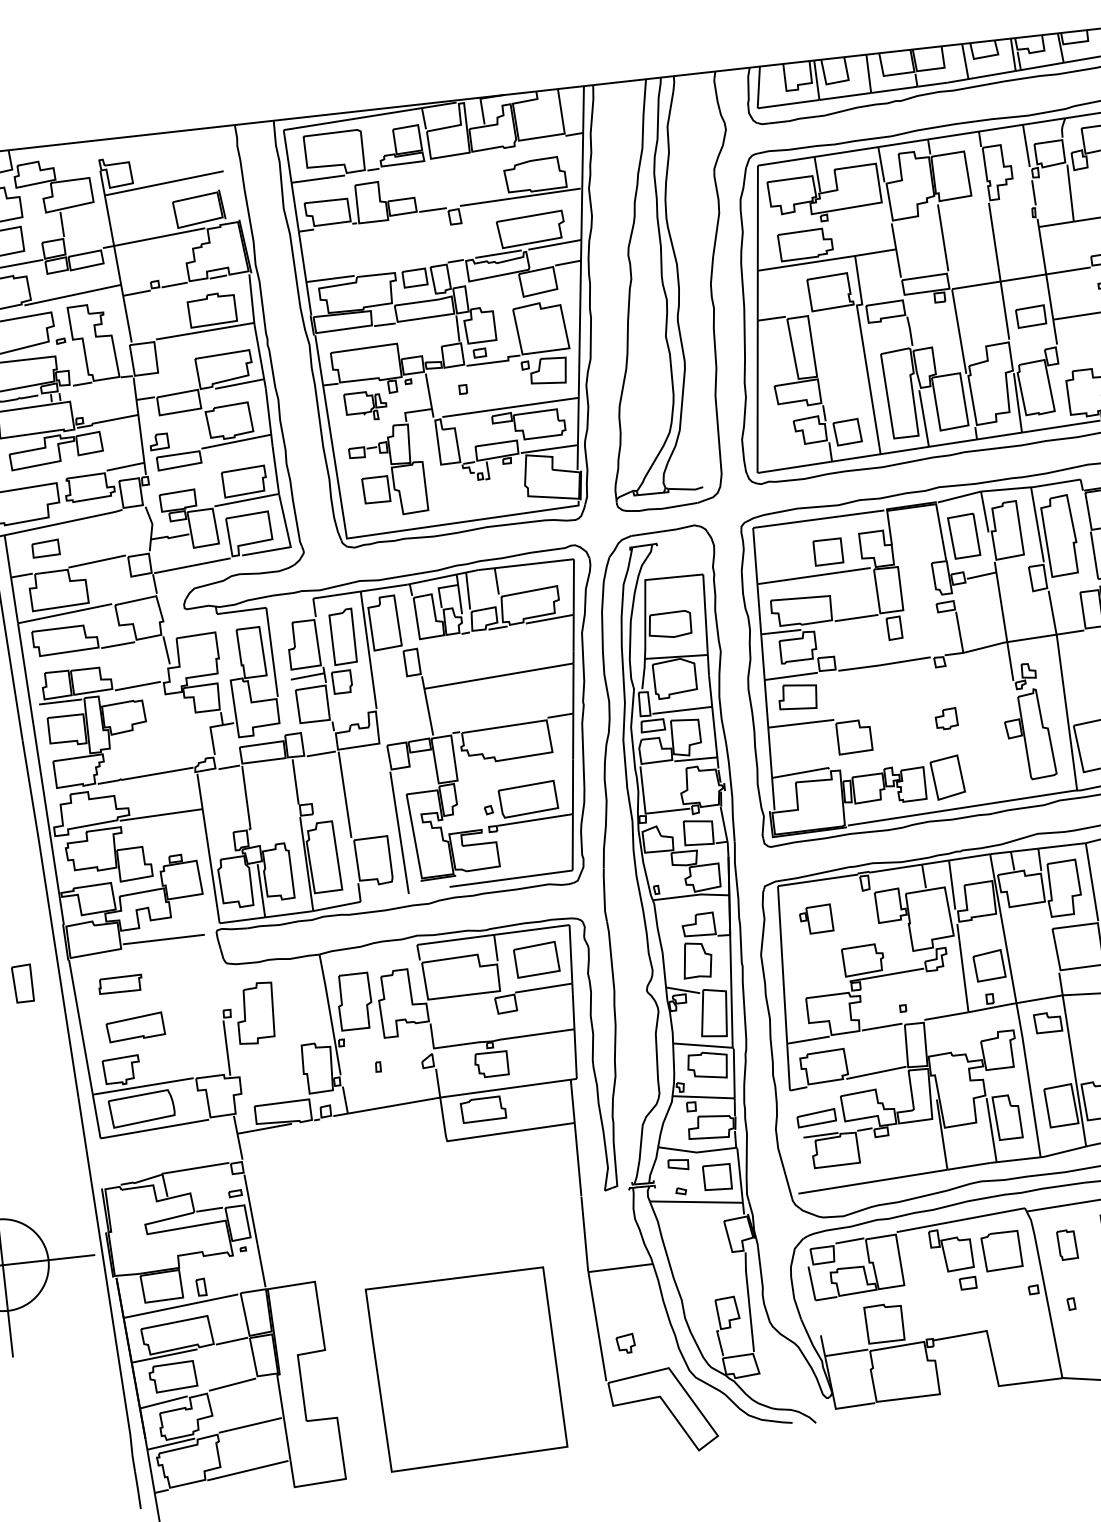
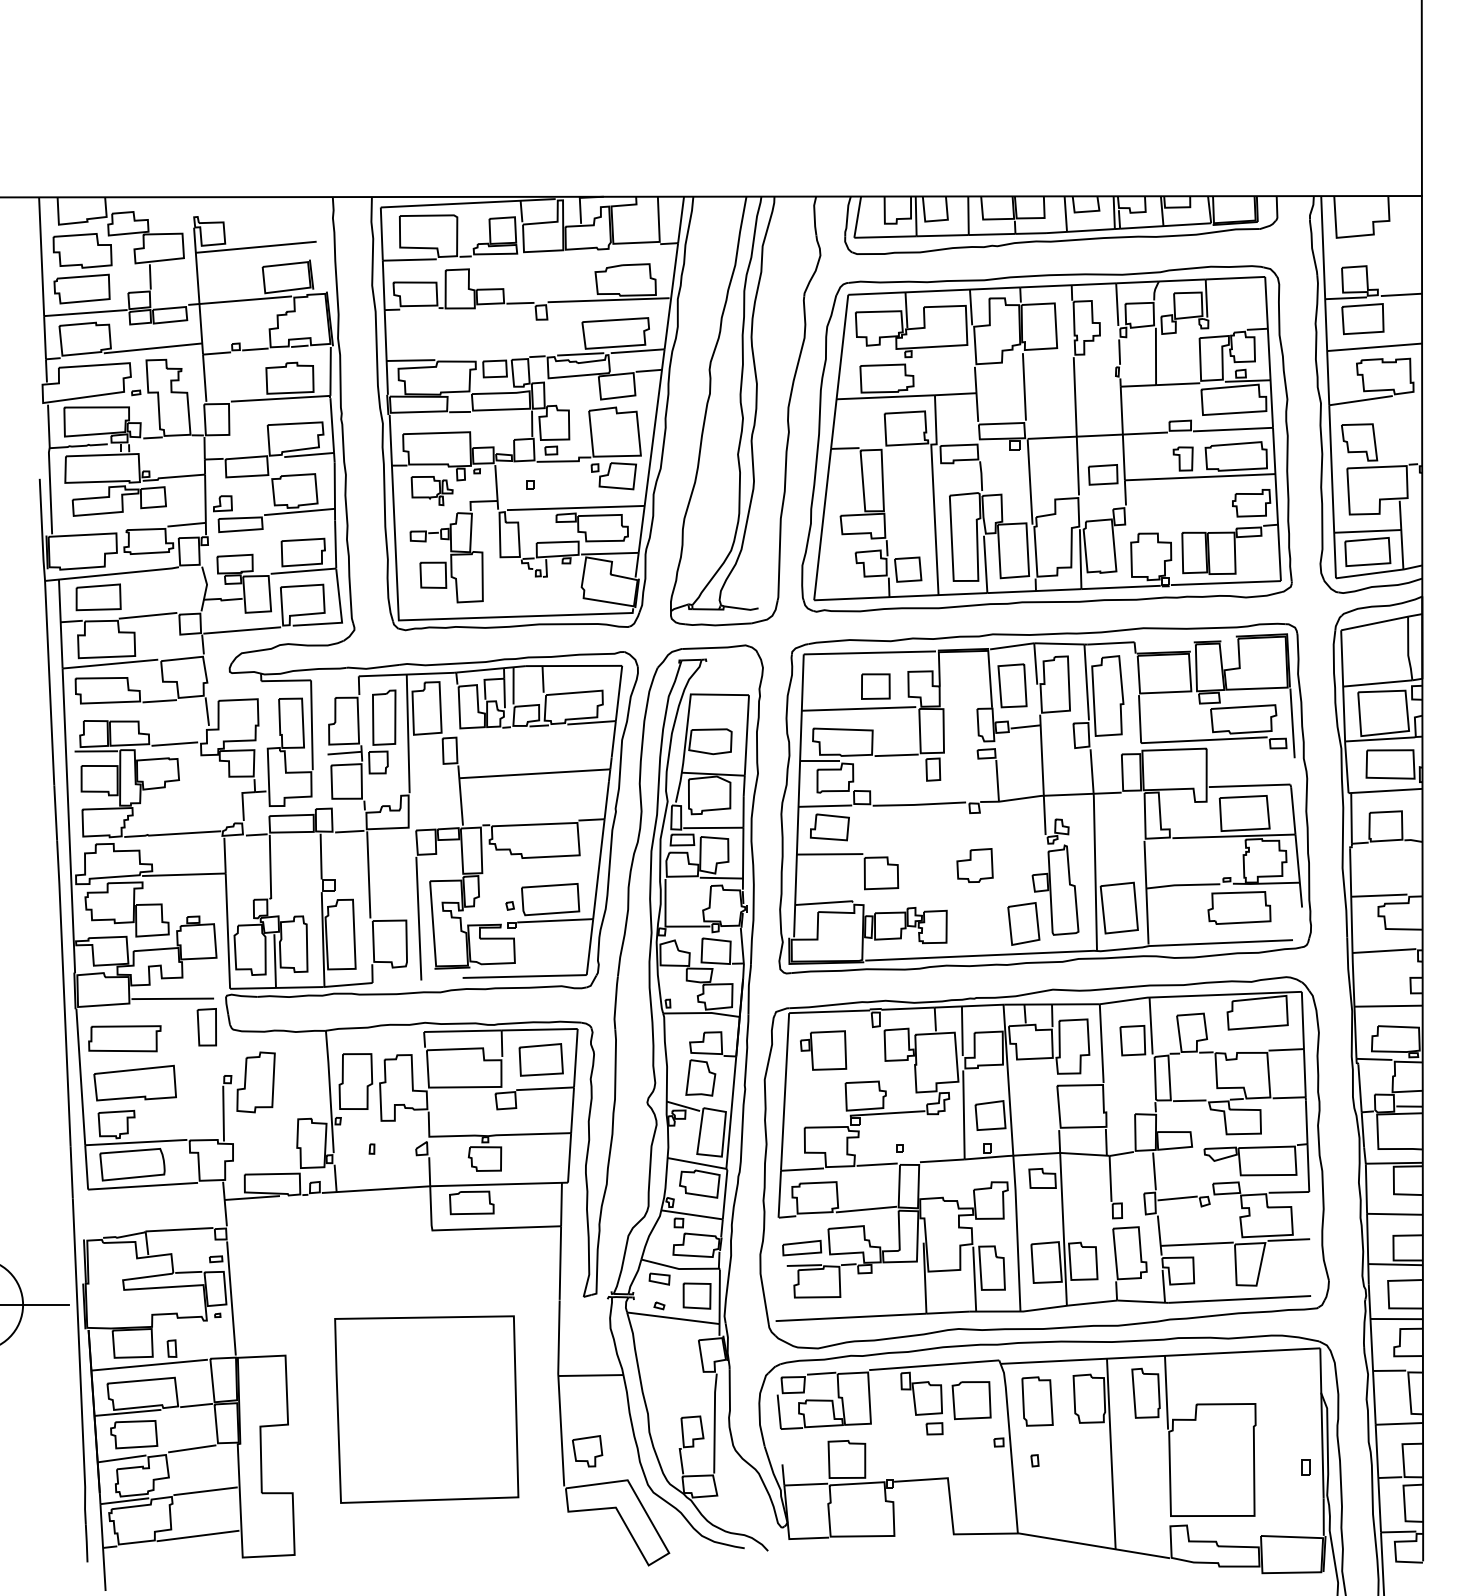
part: (45, 548) -> (98, 597), size x1.67
part: (946, 719) -> (974, 865), size x1.67
part: (947, 777) -> (1023, 923), moved
part: (816, 919) -> (823, 1050), size x1.43
part: (22, 983) -> (206, 1027), moved
part: (120, 984) -> (124, 1038), size x1.67
part: (134, 1026) -> (134, 1082), size x1.43
part: (1067, 1244) -> (1037, 1401), size x1.67
part: (625, 1343) -> (587, 1451), size x1.67
part: (466, 1369) -> (426, 1409), moved

